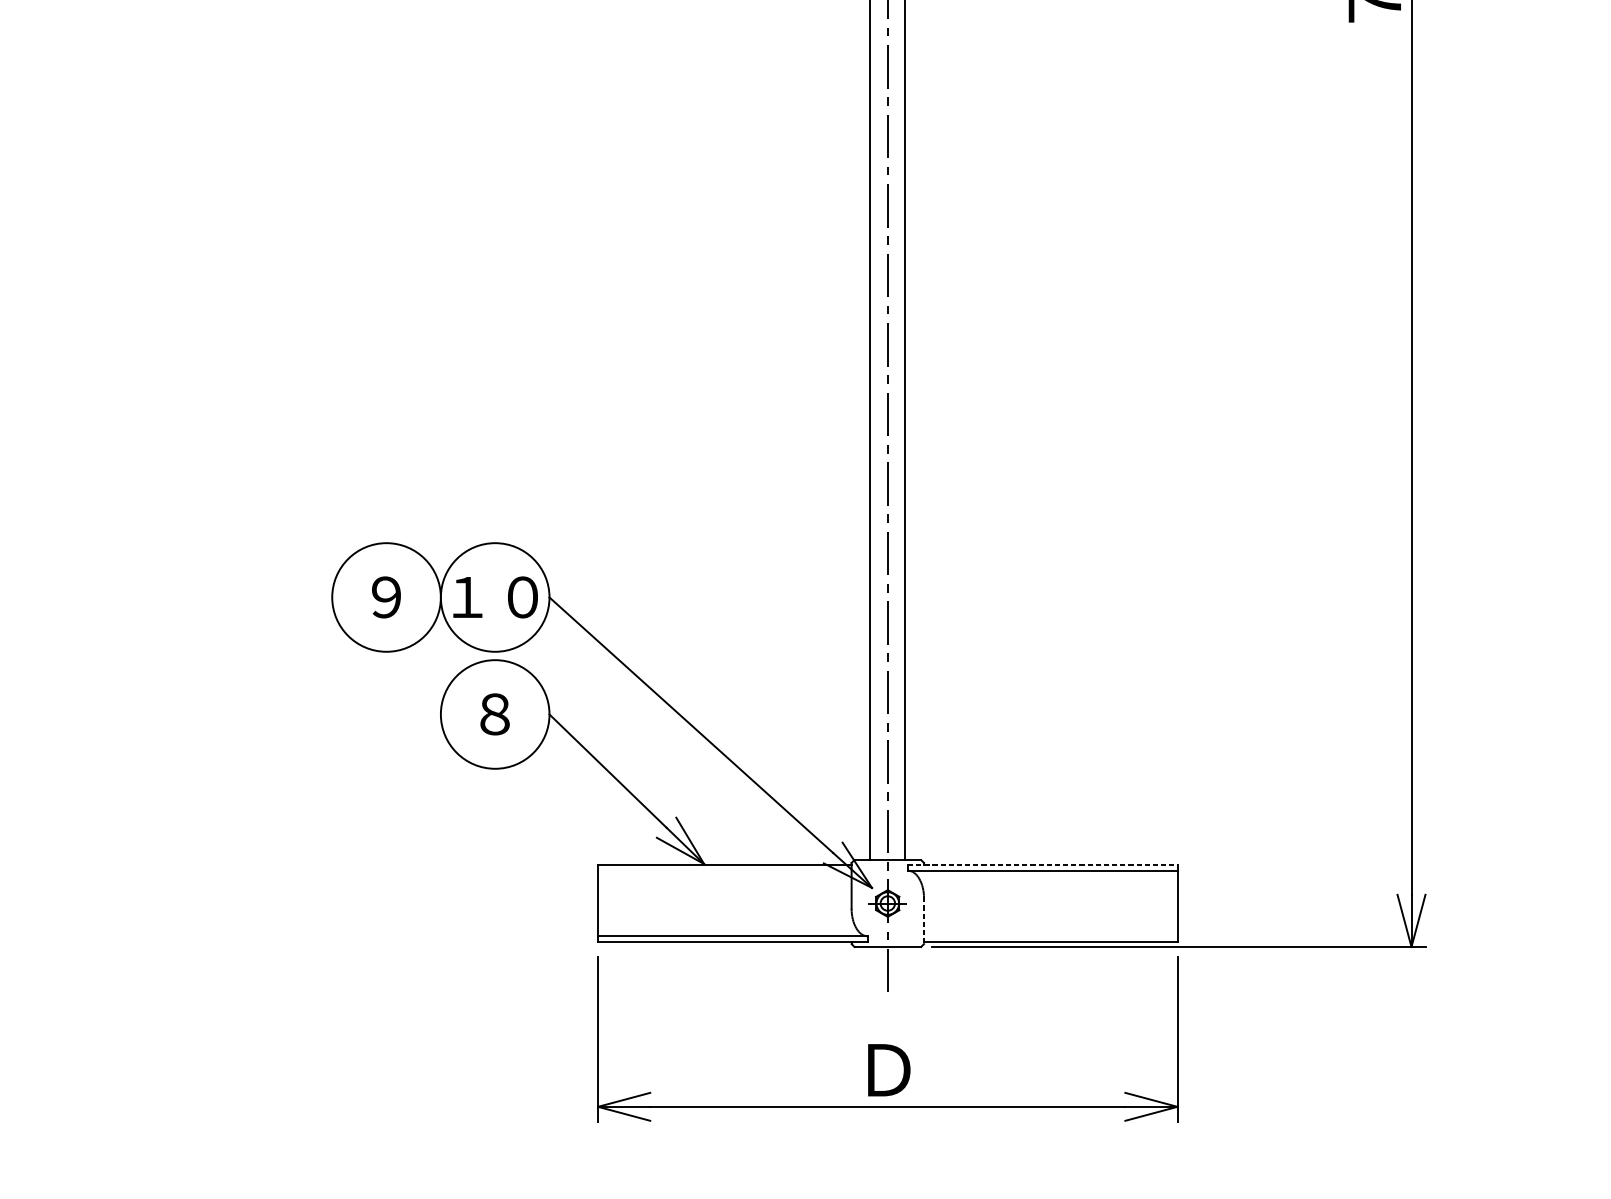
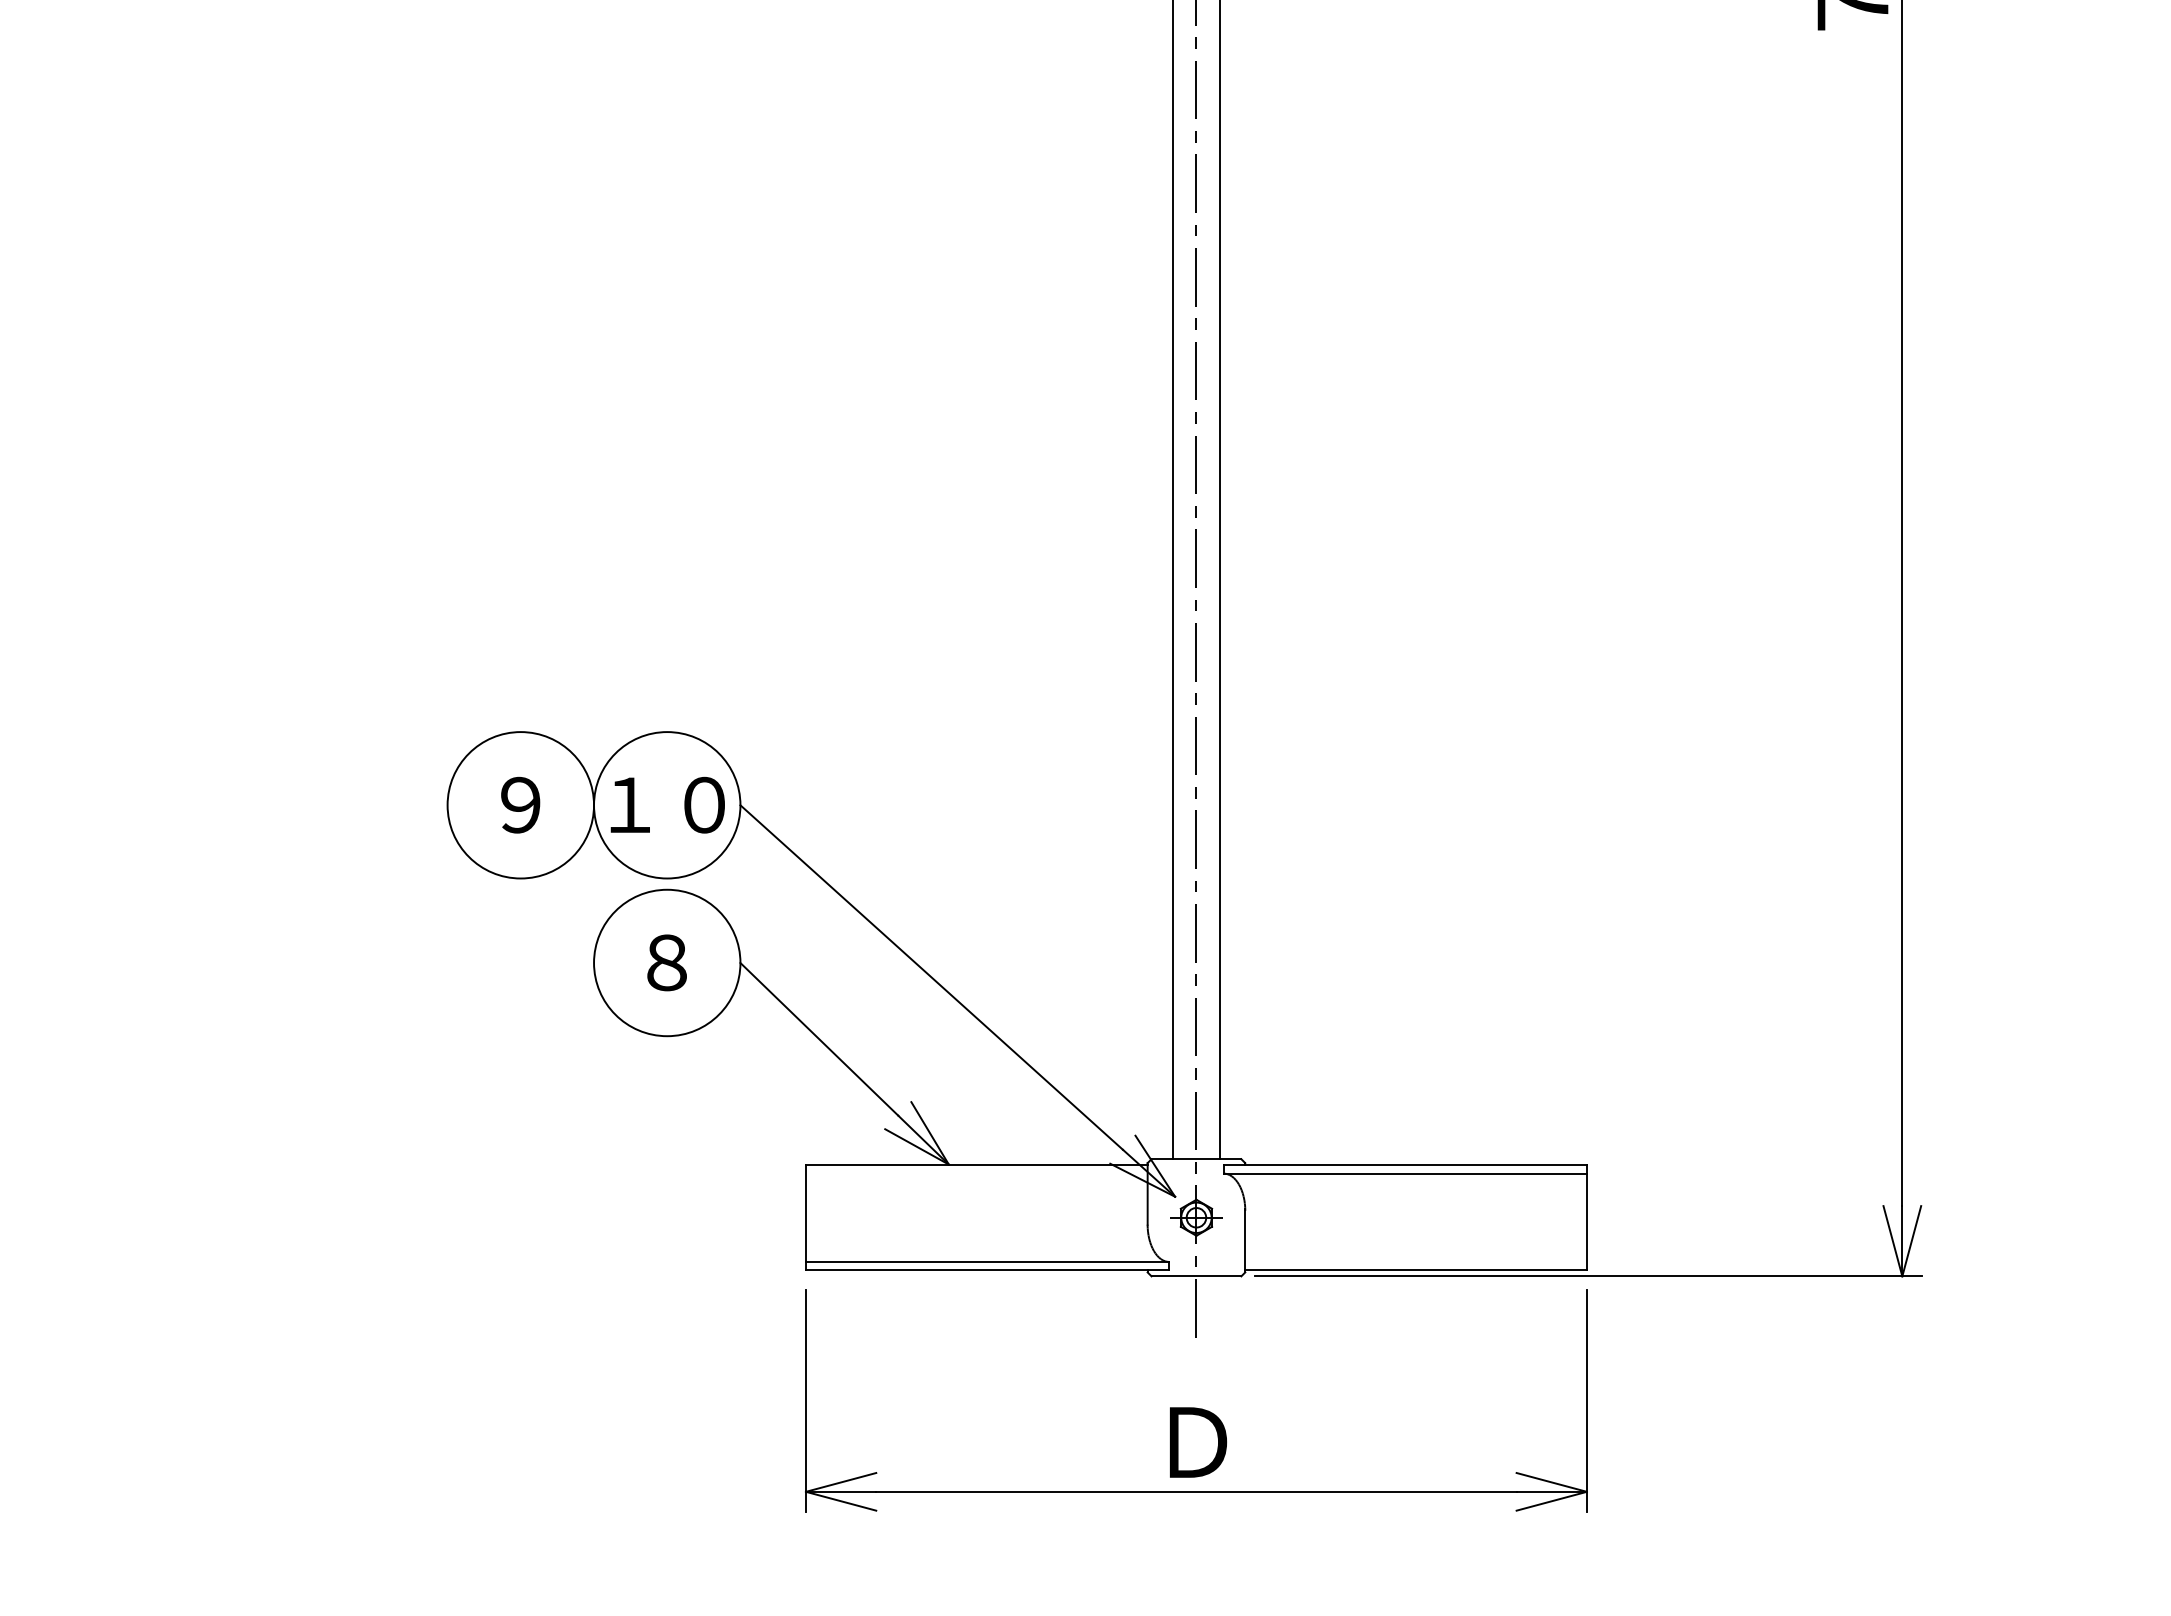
line: (1042, 864) -> (1405, 1165), dashed -> solid
line: (924, 920) -> (1245, 1240), dashed -> solid

